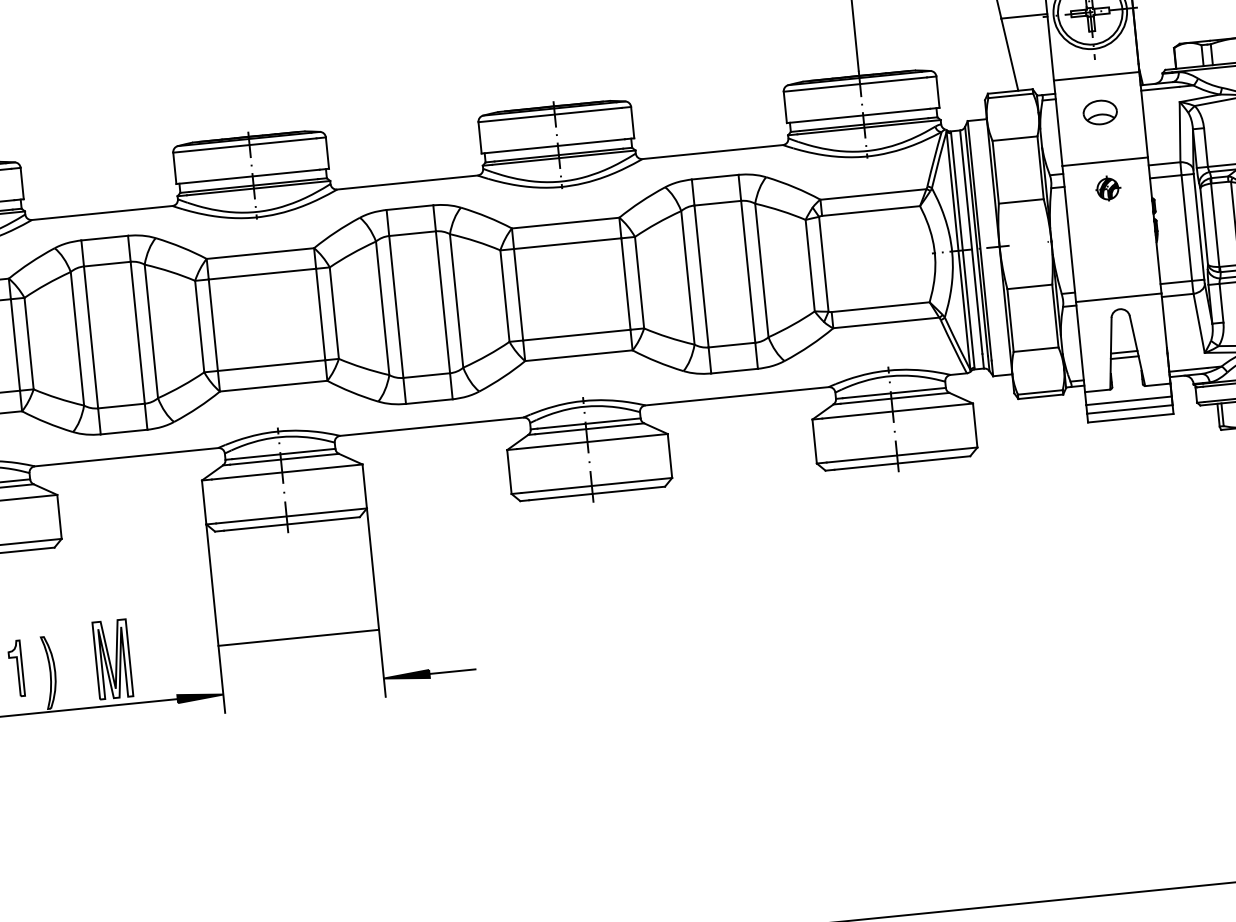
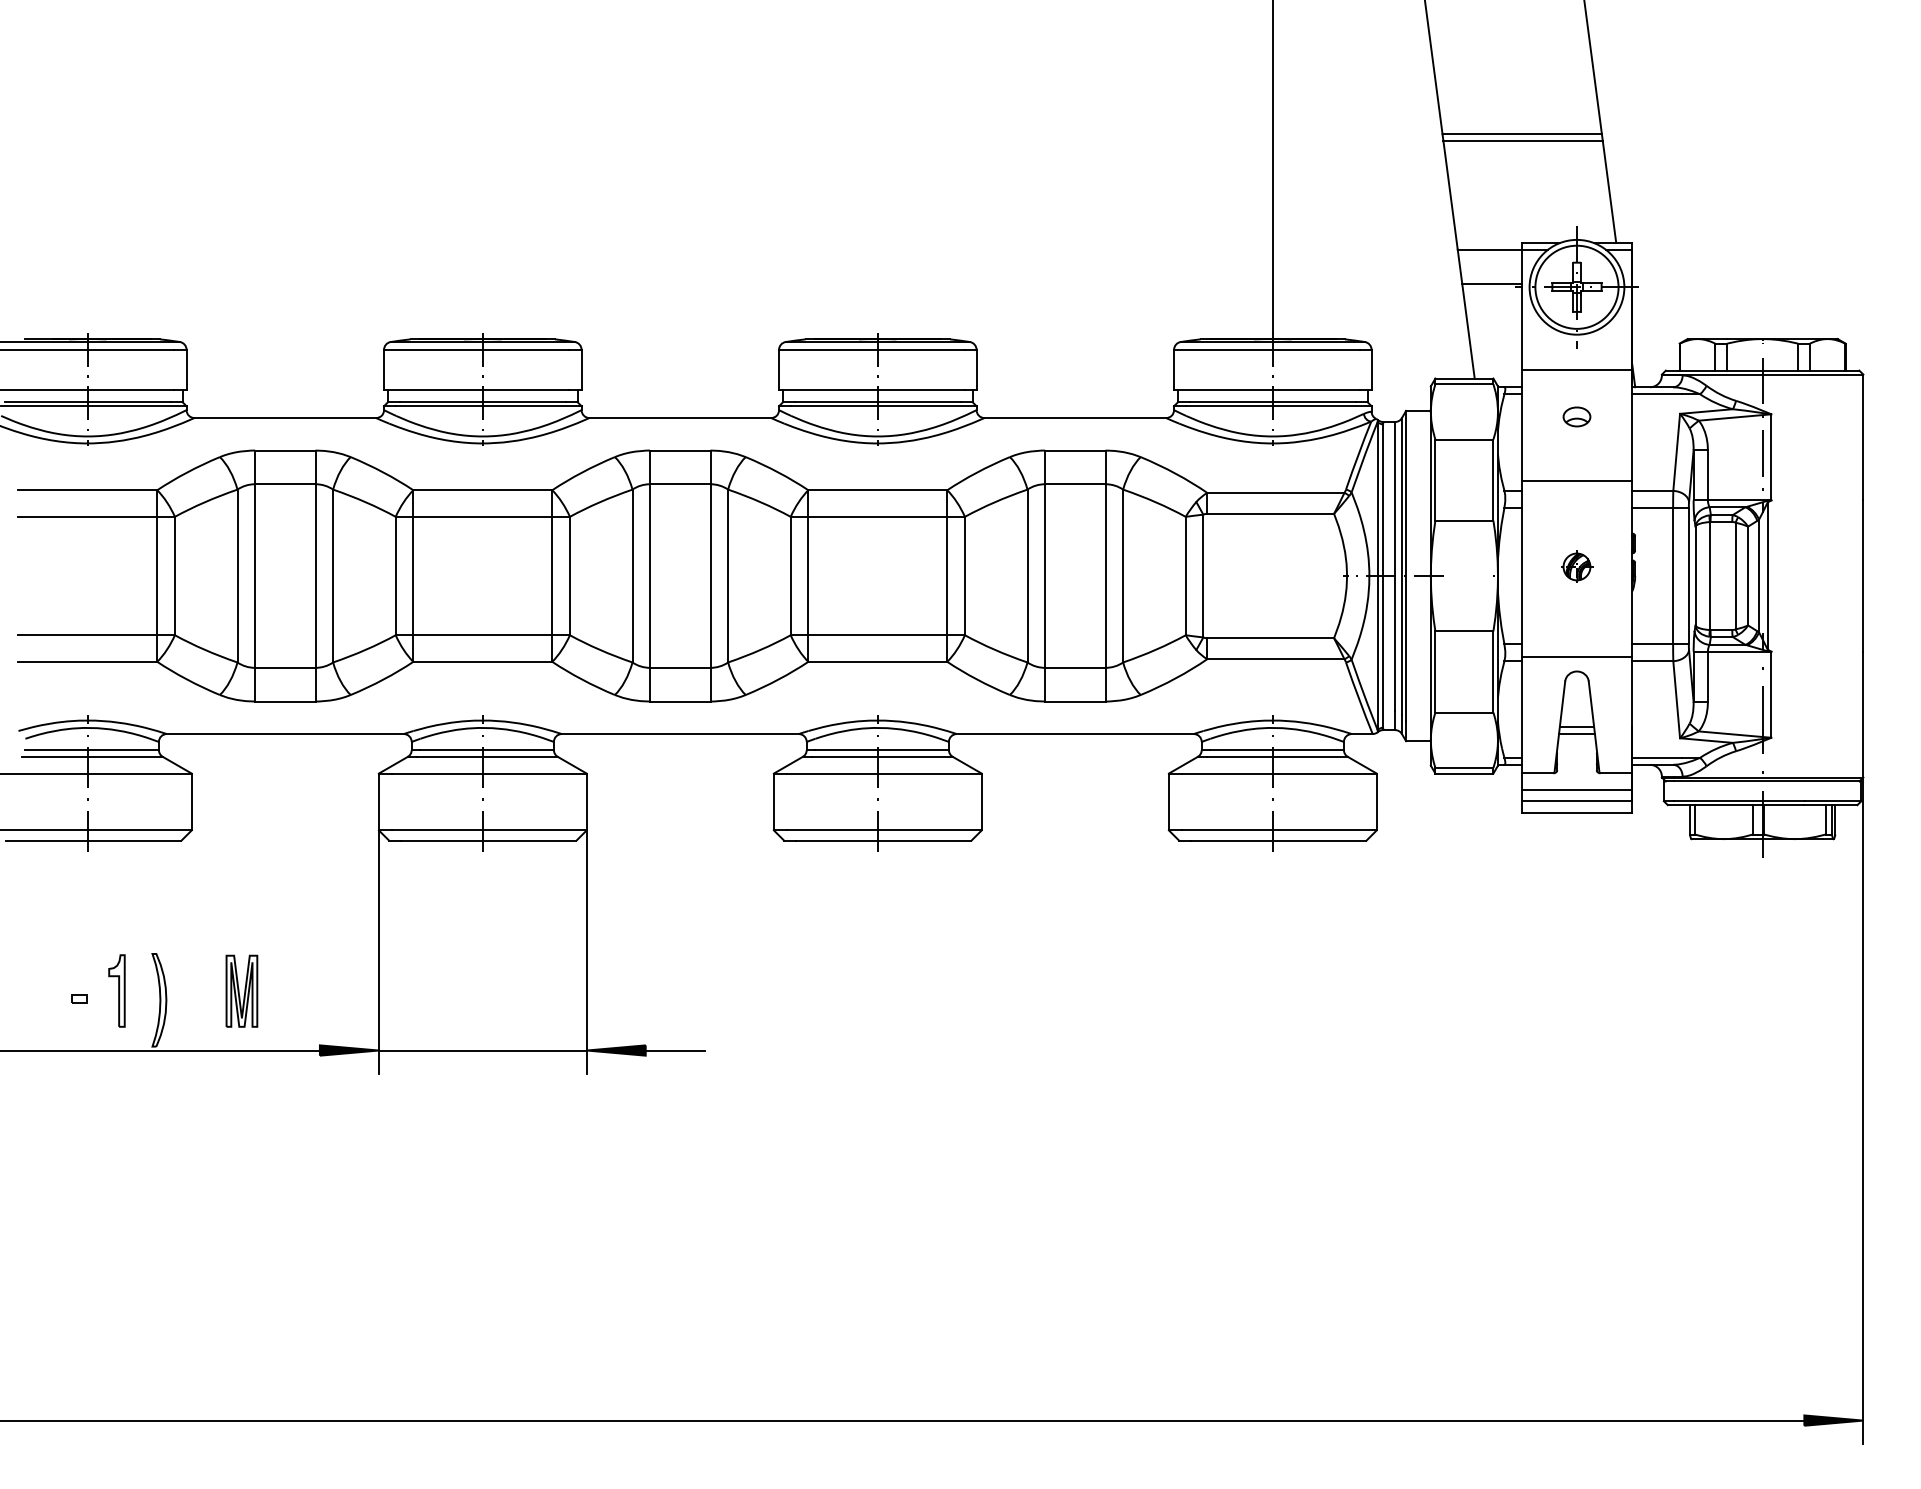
part: (1099, 112) -> (1576, 416), size x0.62
part: (1108, 188) -> (1577, 566), moved
line: (298, 637) -> (482, 1050), moved
part: (112, 658) -> (241, 990), size x0.71

